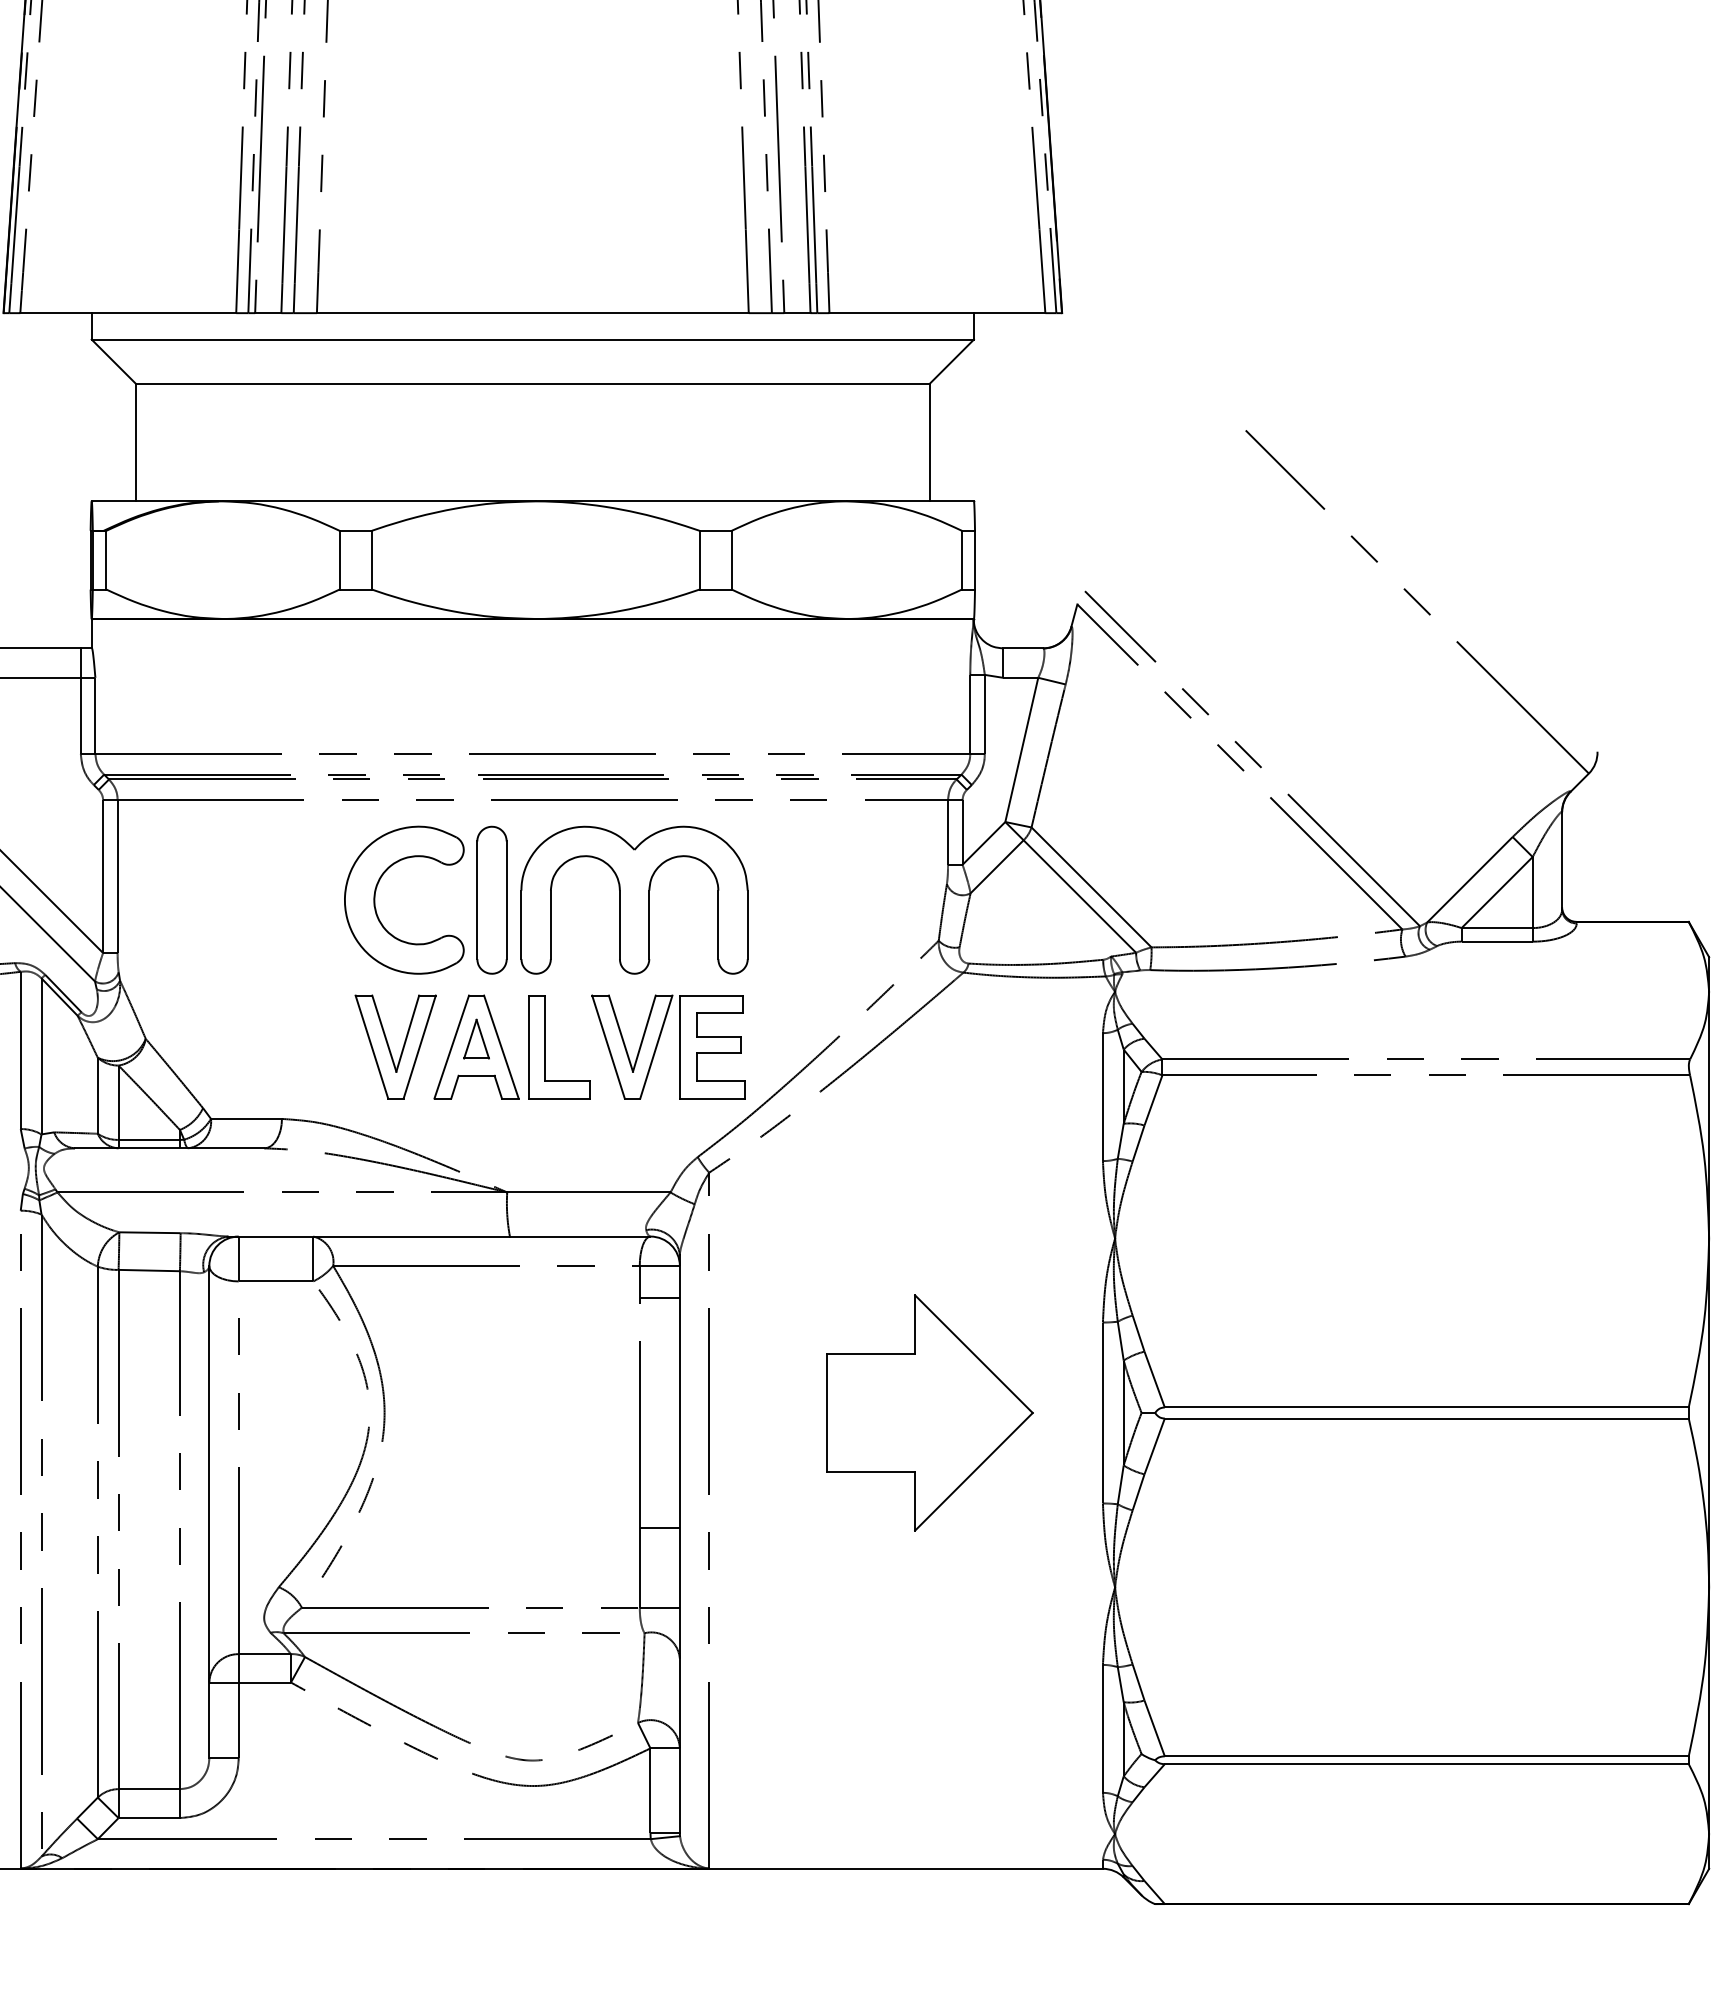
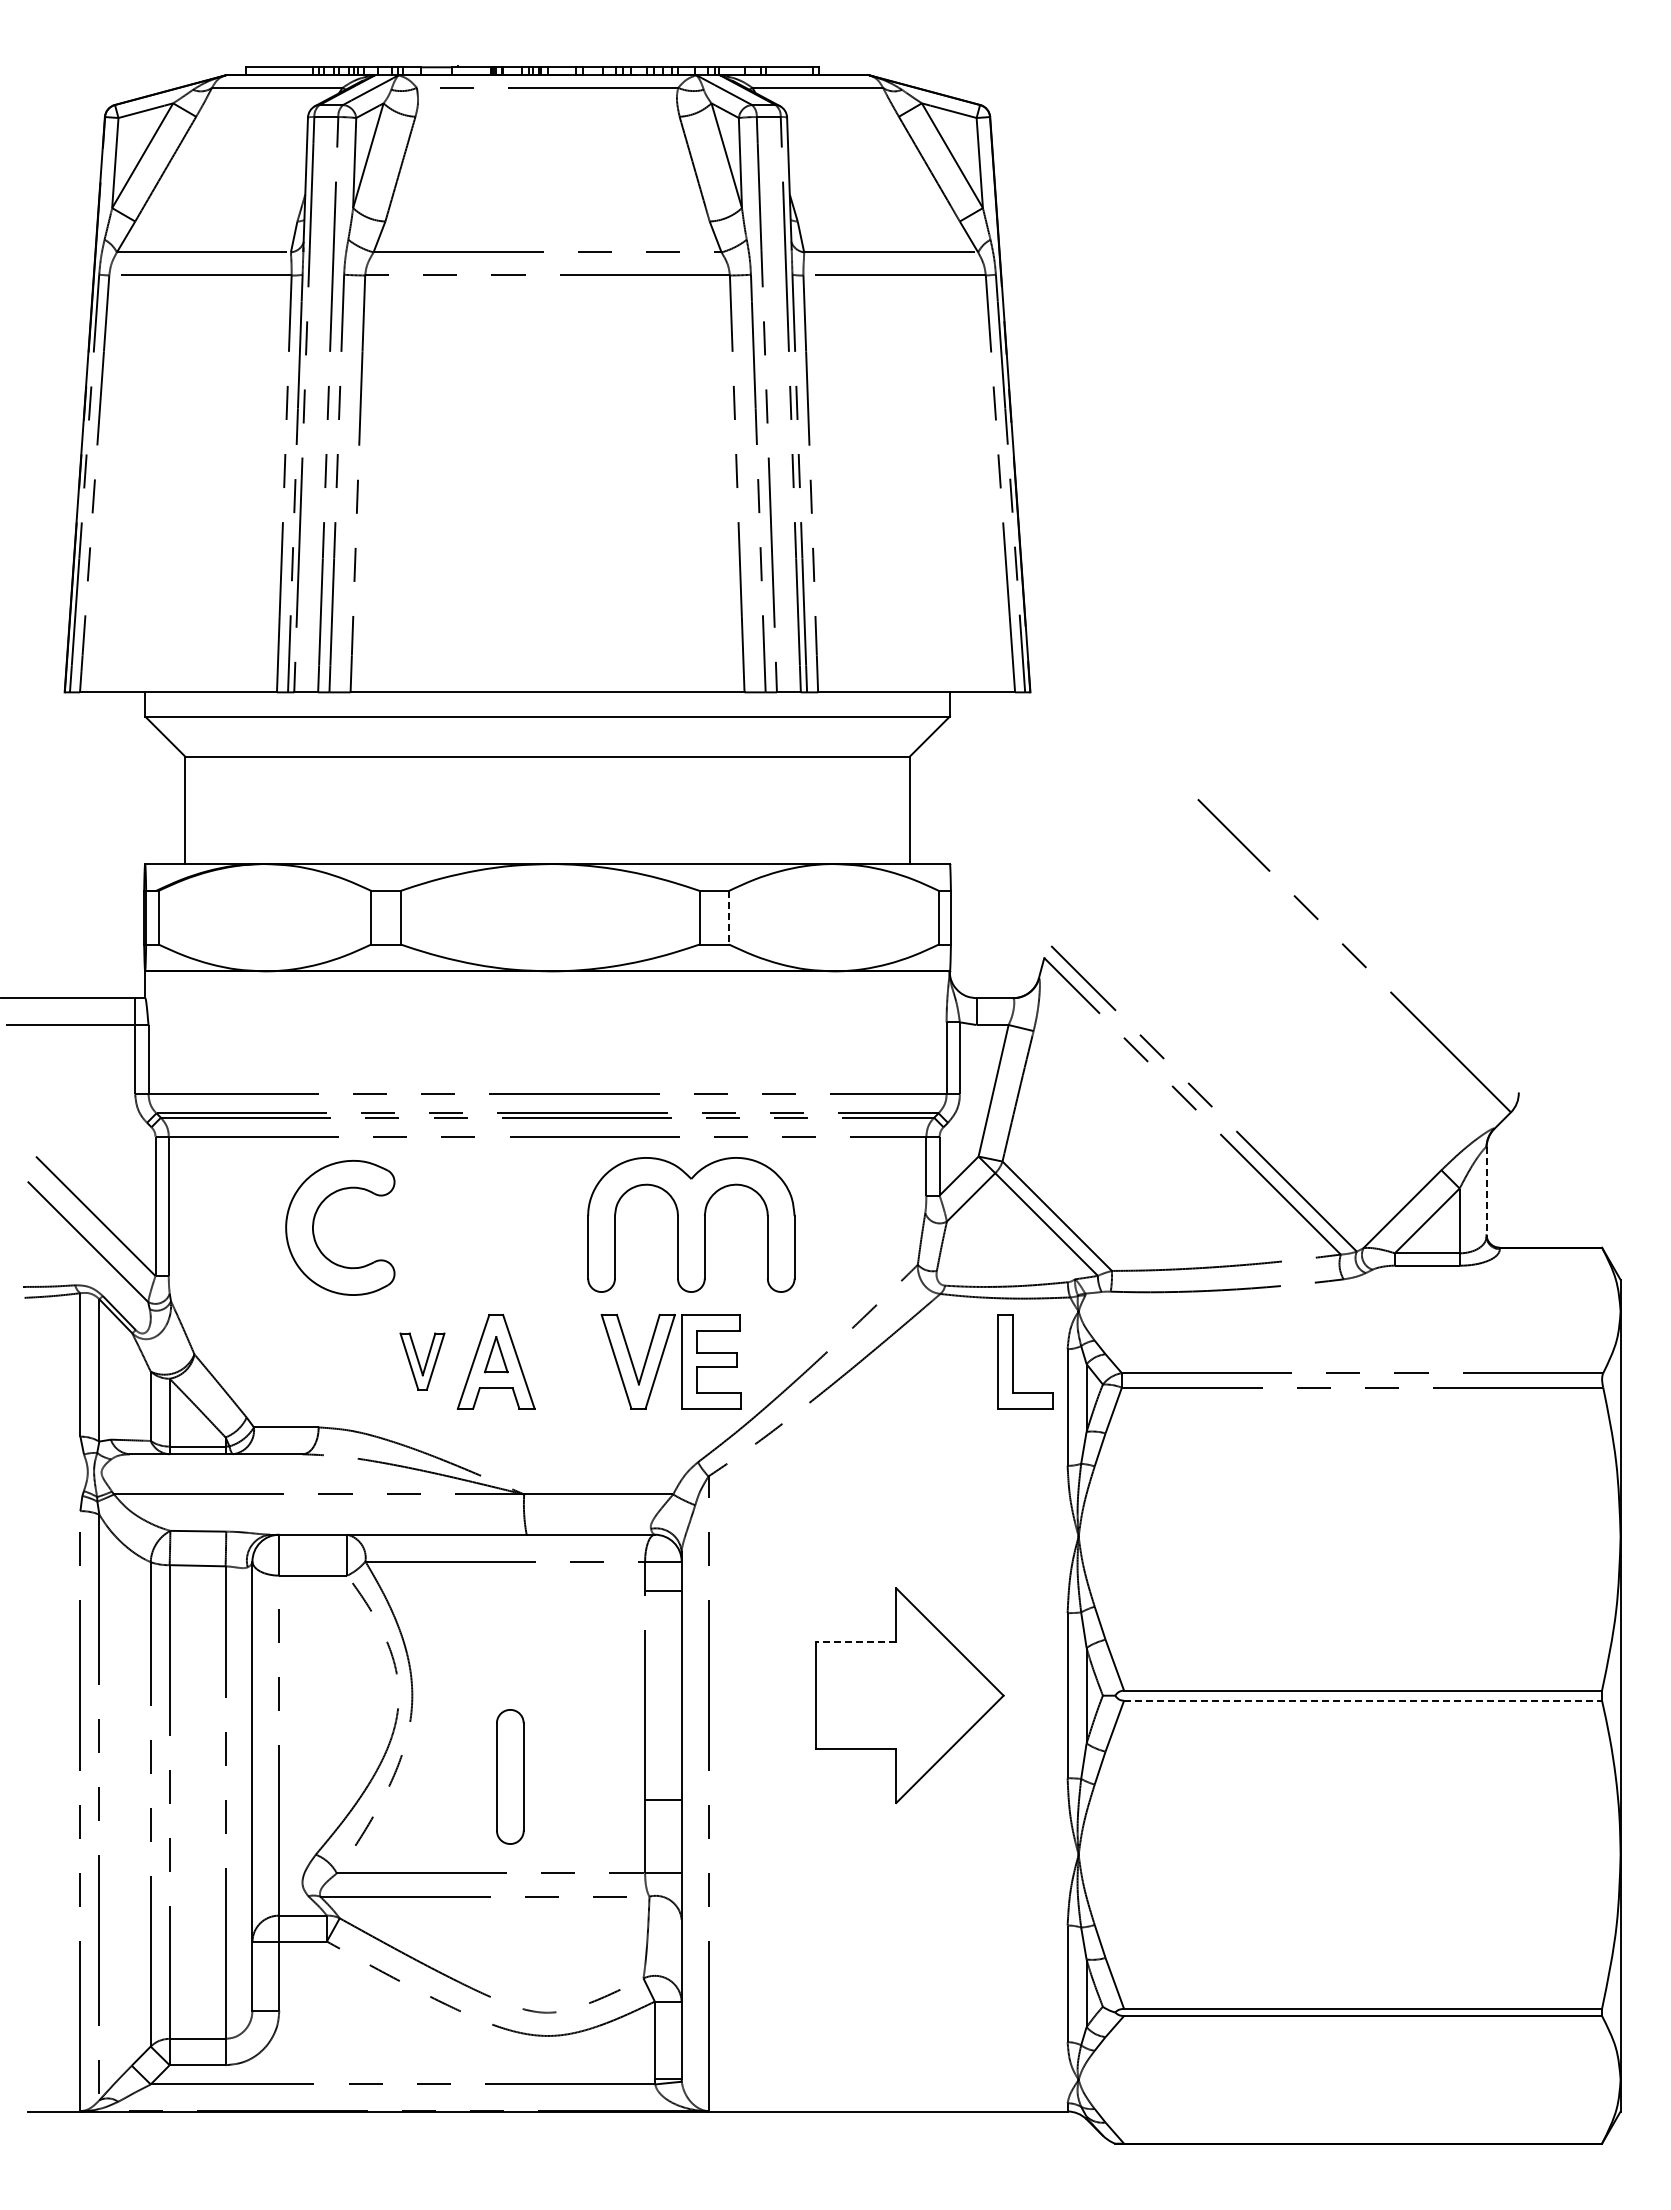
line: (732, 559) -> (729, 917), solid -> dashed
line: (1562, 861) -> (1486, 1192), solid -> dashed
part: (376, 896) -> (314, 1224), moved
part: (492, 899) -> (510, 1776), moved
part: (634, 899) -> (691, 1224), moved
part: (395, 1046) -> (422, 1361), size x0.6
part: (545, 1046) -> (1013, 1361), moved
line: (870, 1354) -> (855, 1642), solid -> dashed
line: (1427, 1418) -> (1363, 1700), solid -> dashed

